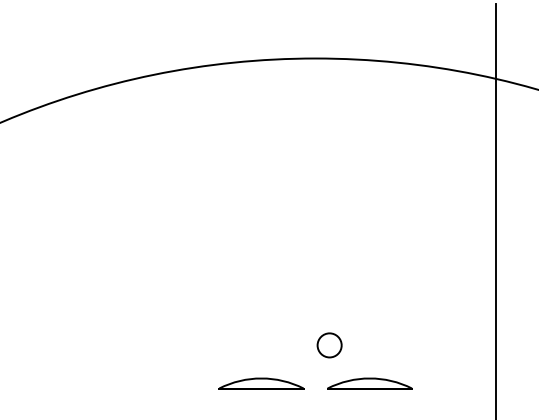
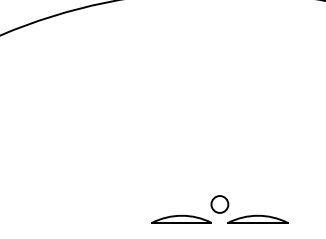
circle: (329, 345) -> (219, 204), moved

